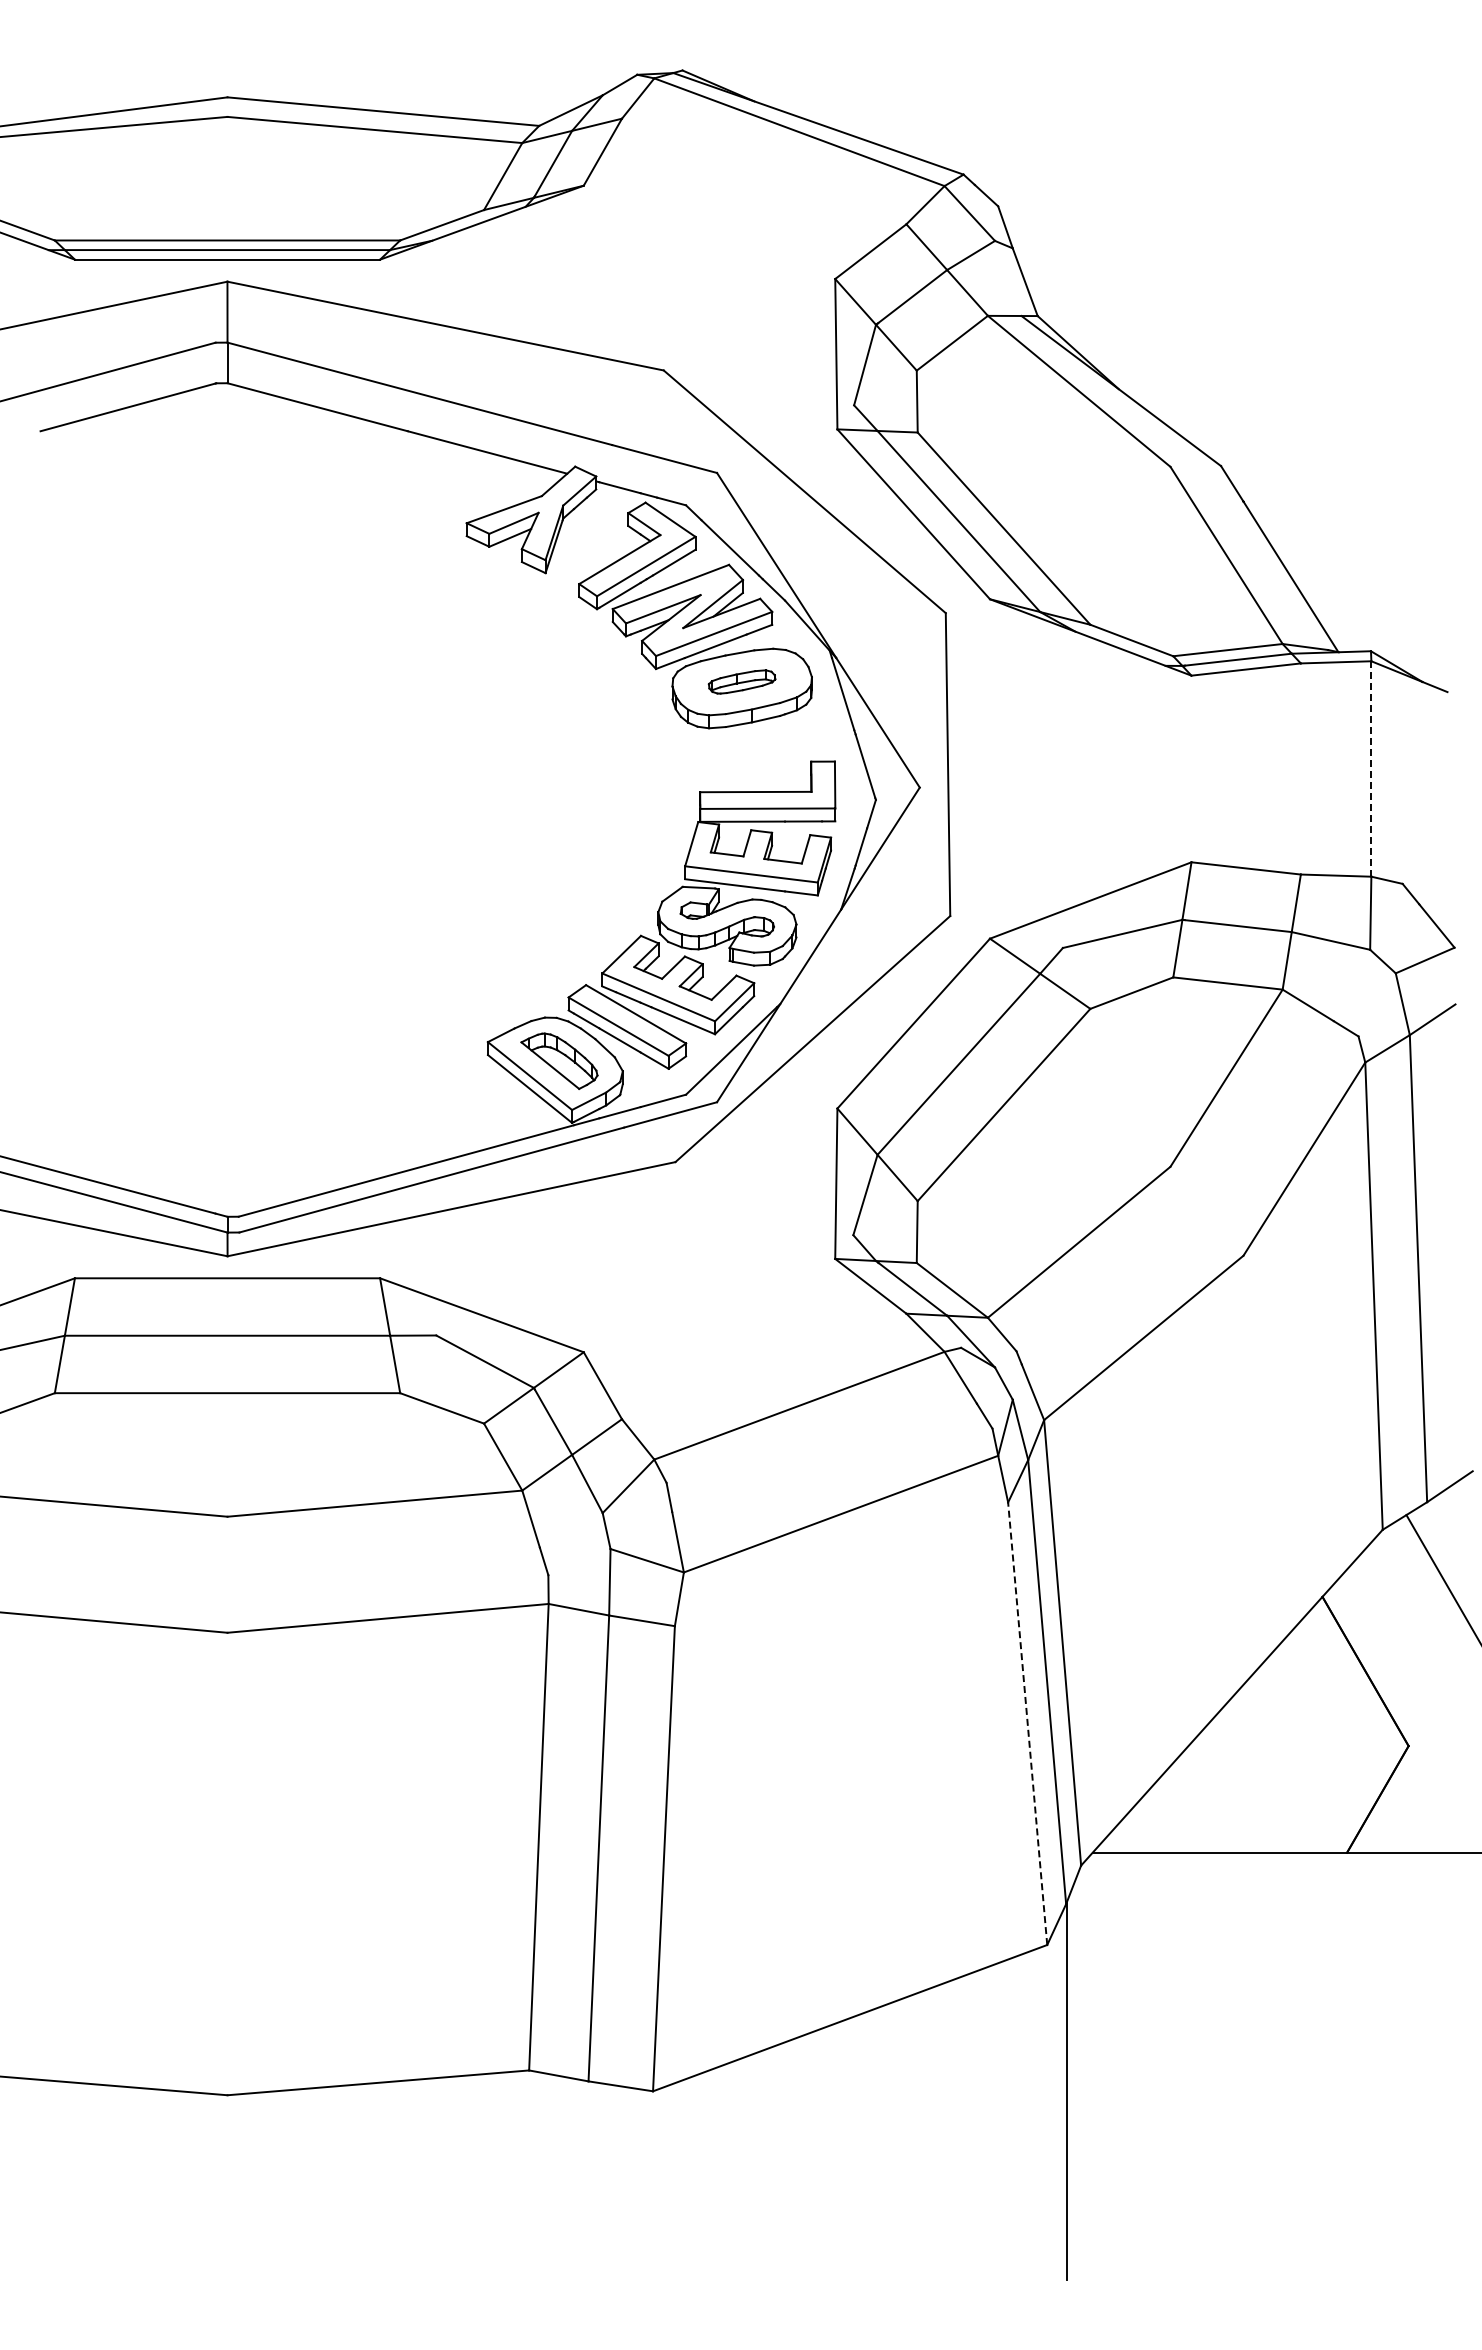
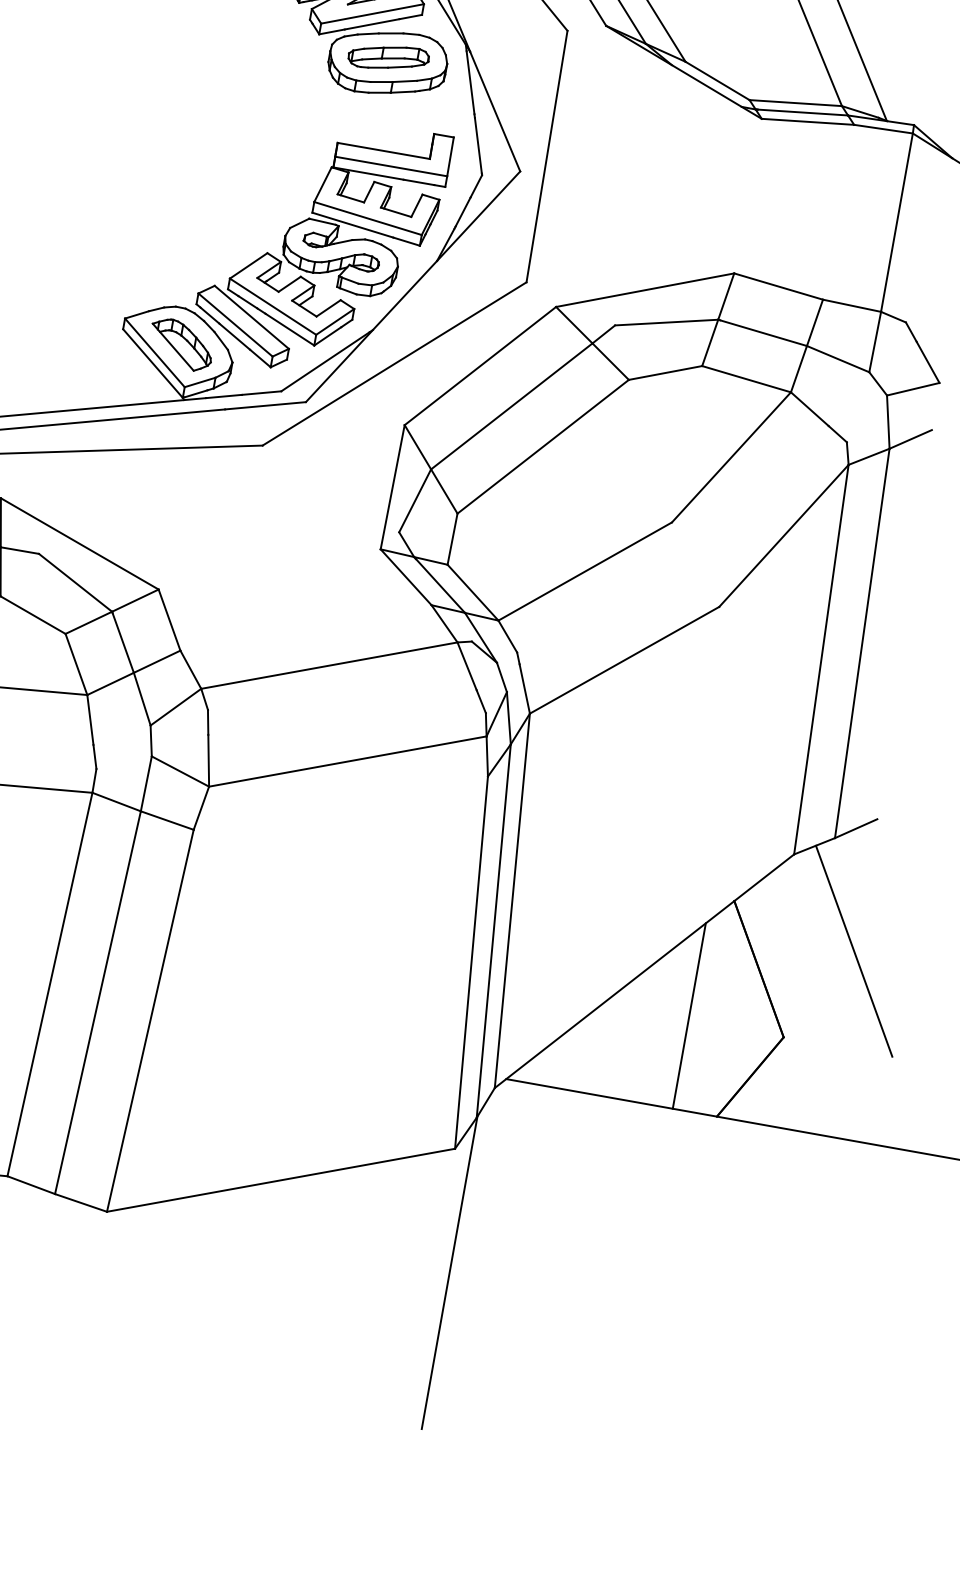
part: (741, 681) -> (388, 57), size x1.43
line: (1371, 768) -> (897, 222), dashed -> solid
line: (1027, 1723) -> (471, 962), dashed -> solid
line: (1293, 1740) -> (689, 1015), added

